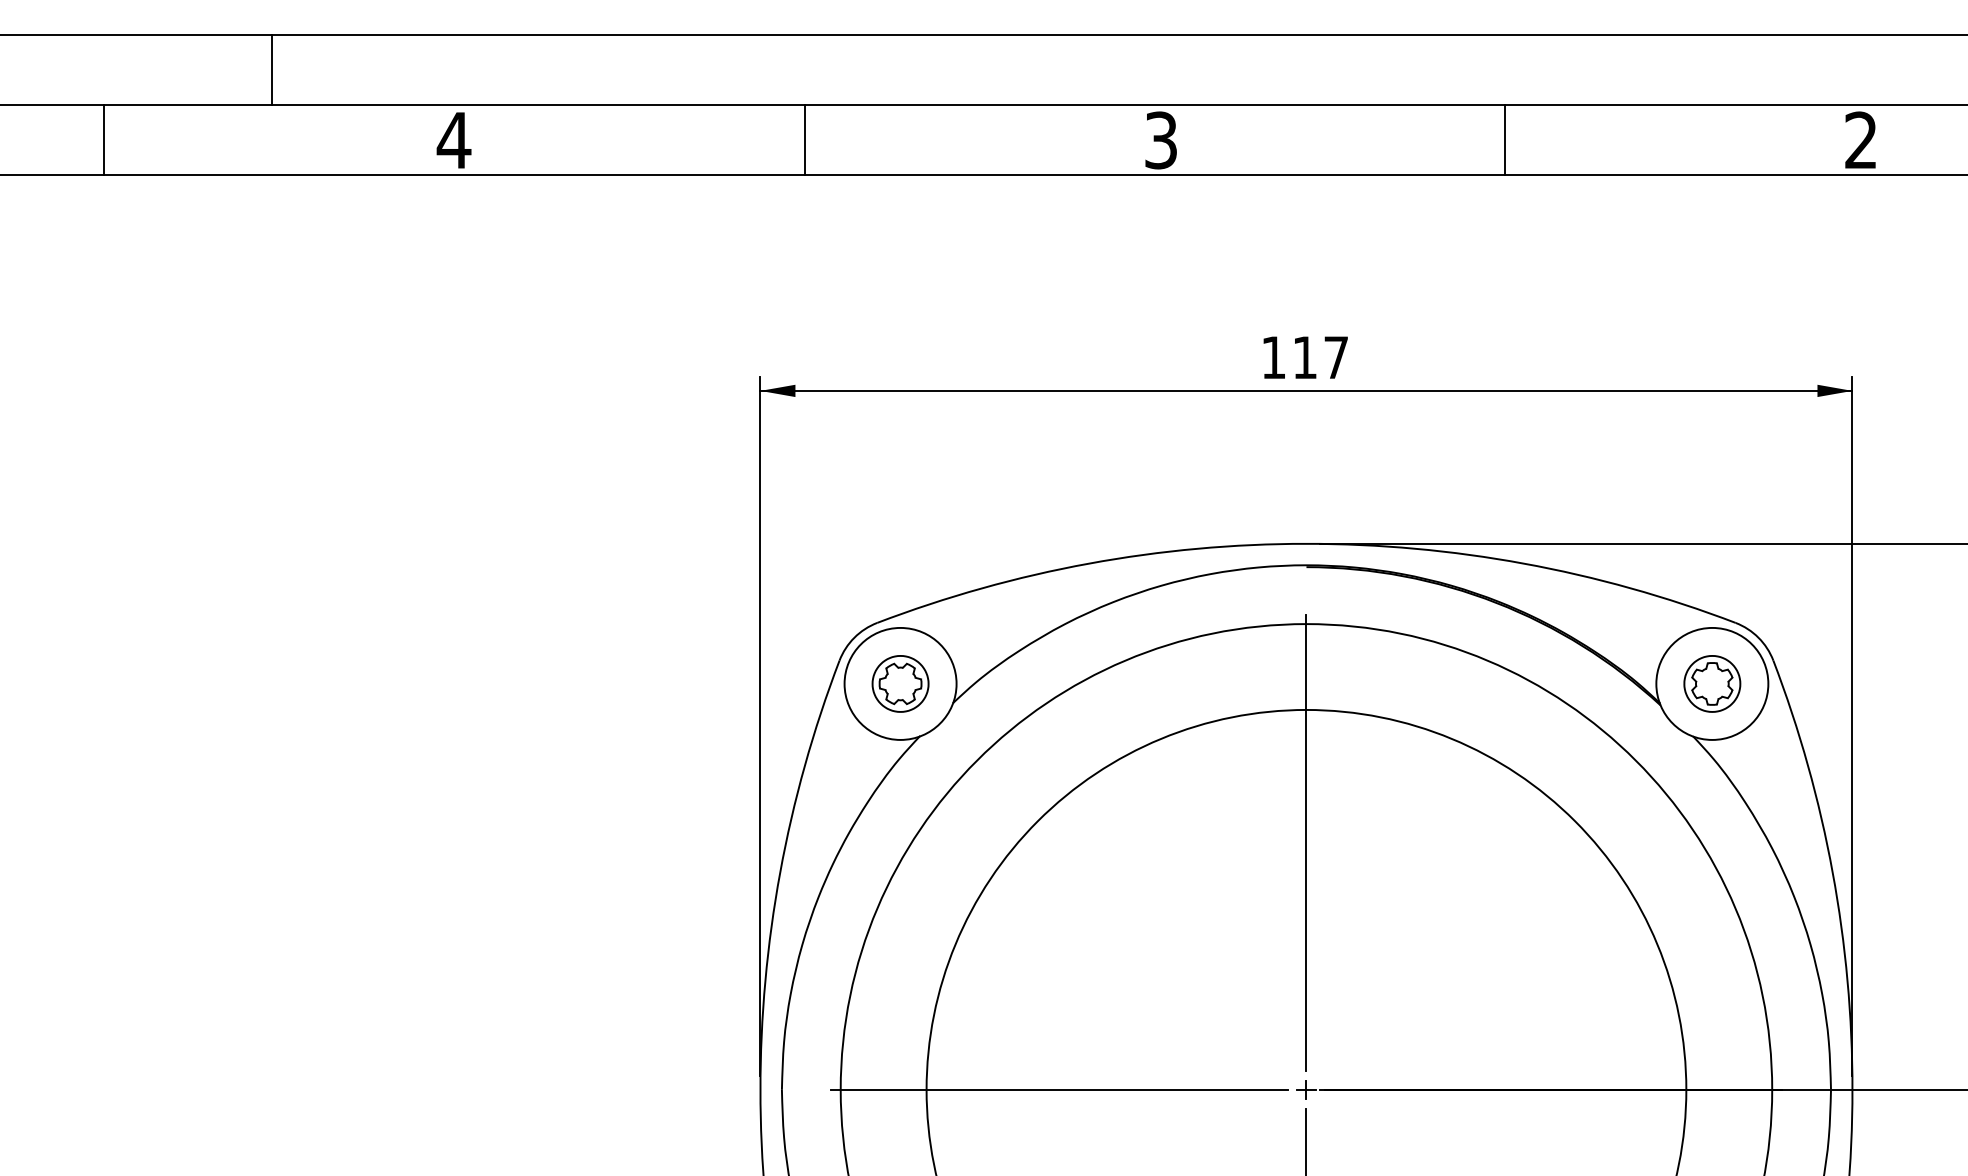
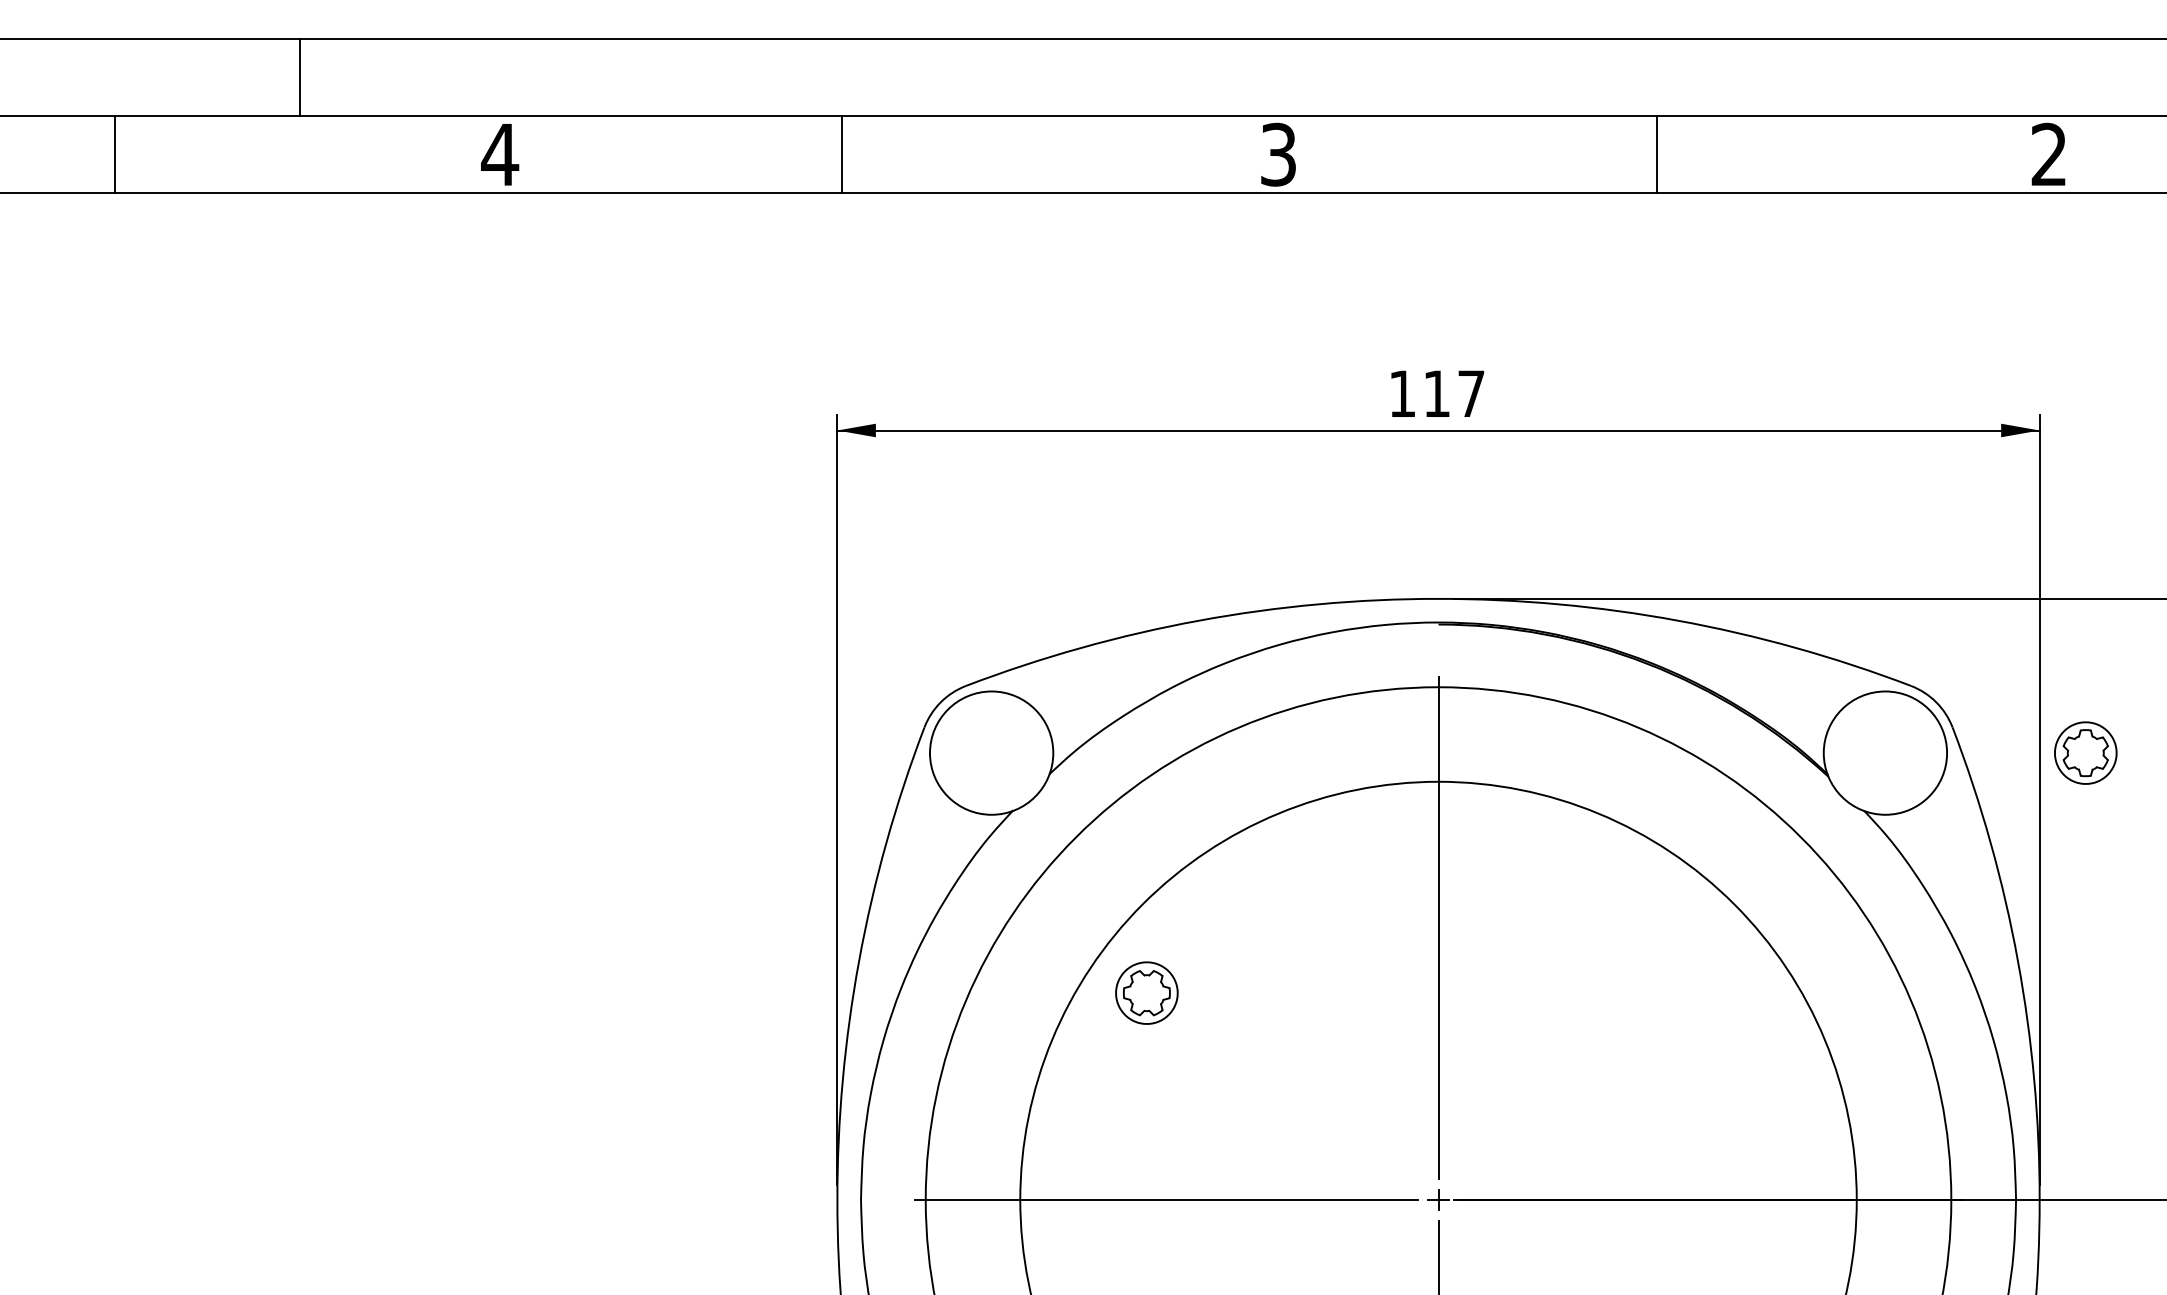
line: (804, 140) -> (841, 154), moved
part: (900, 683) -> (1146, 992), moved
part: (1712, 683) -> (2085, 752), moved

